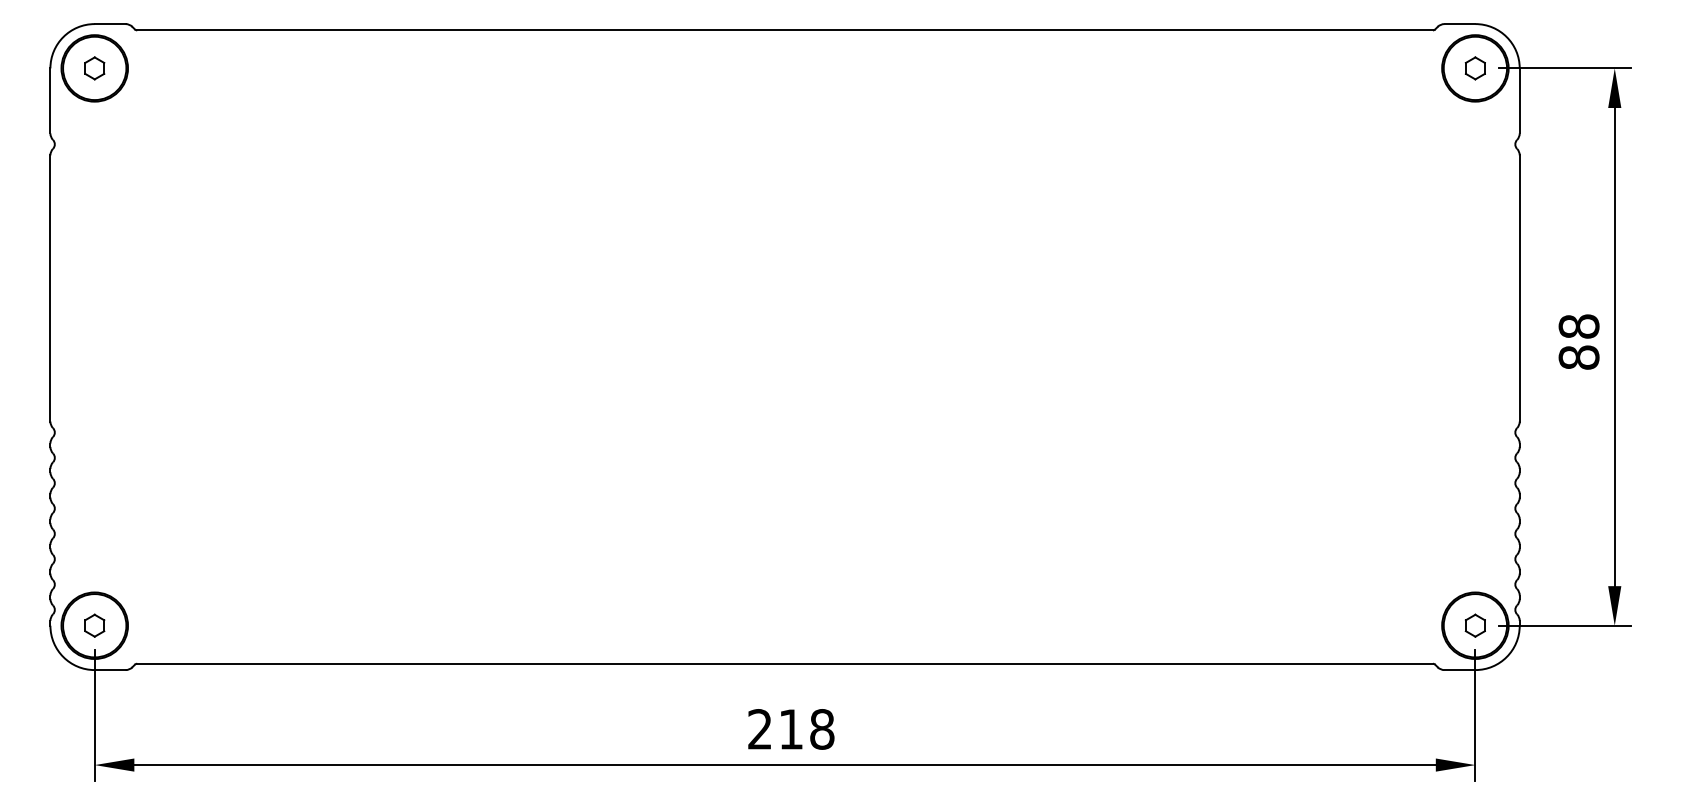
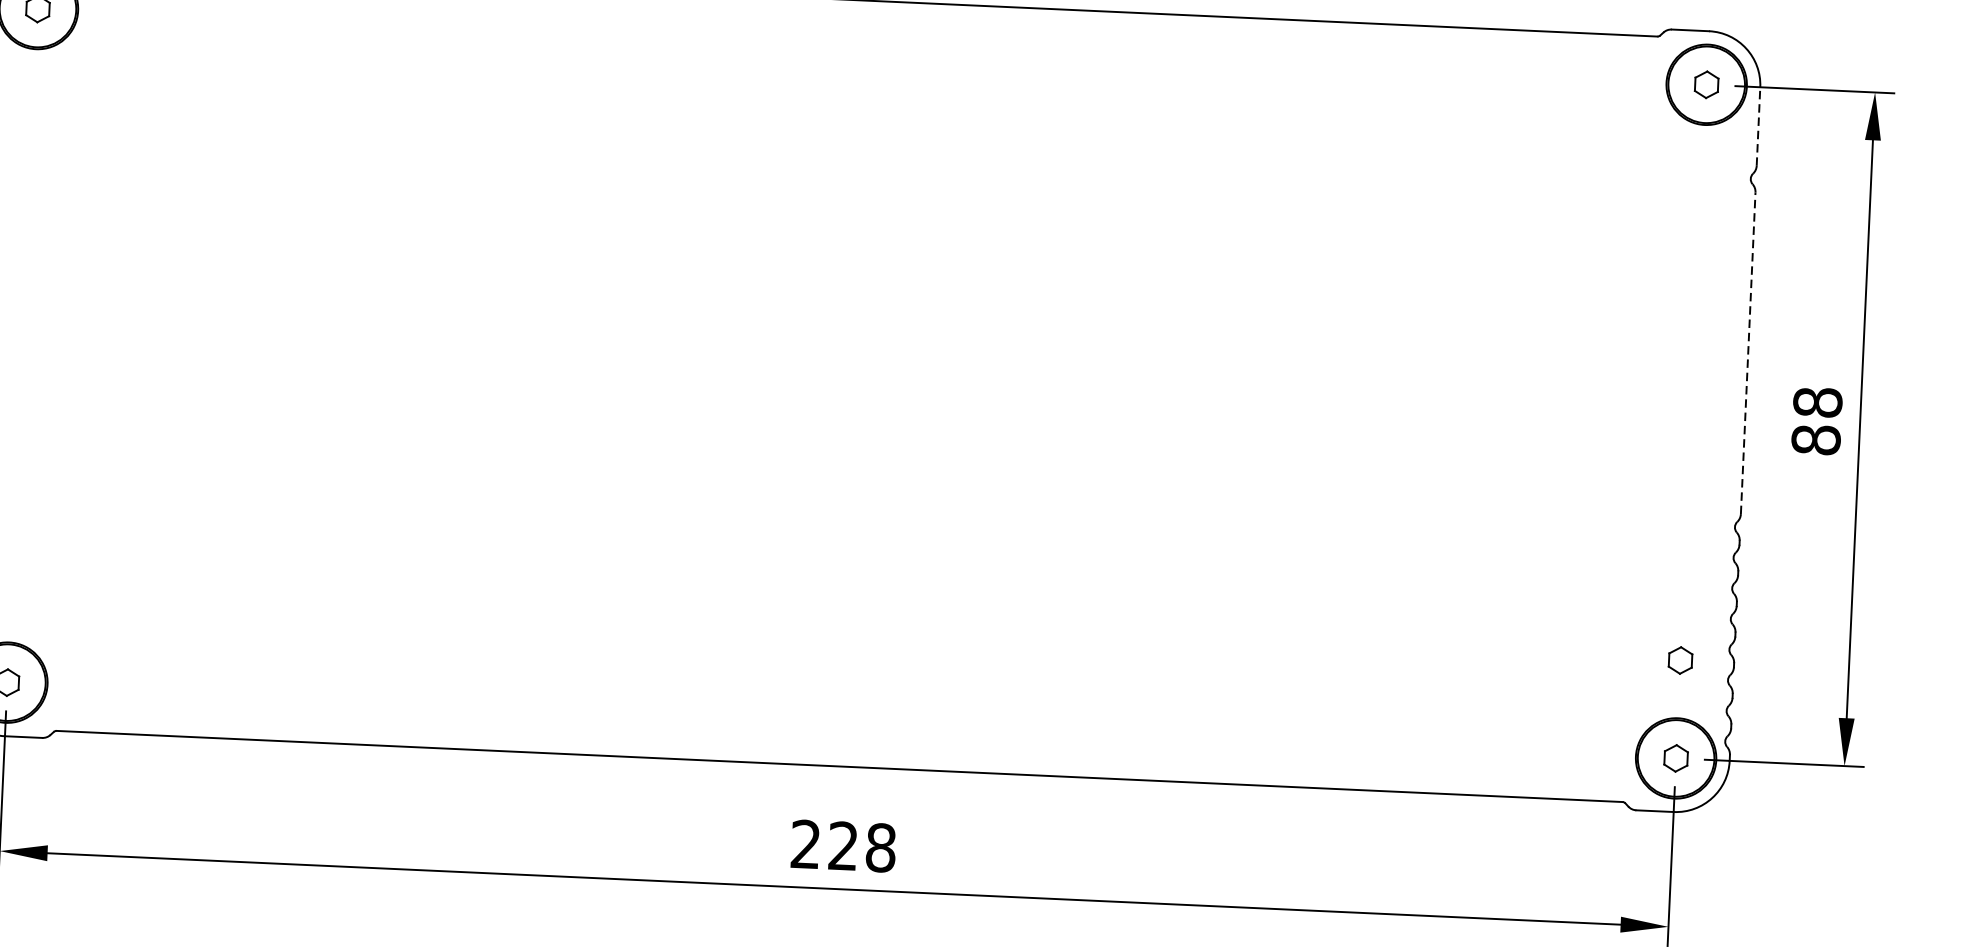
line: (1519, 100) -> (1758, 126), solid -> dashed
line: (1519, 288) -> (1747, 353), solid -> dashed
part: (1474, 544) -> (1679, 660), added
text: (790, 729) -> (842, 846), 218 -> 228

